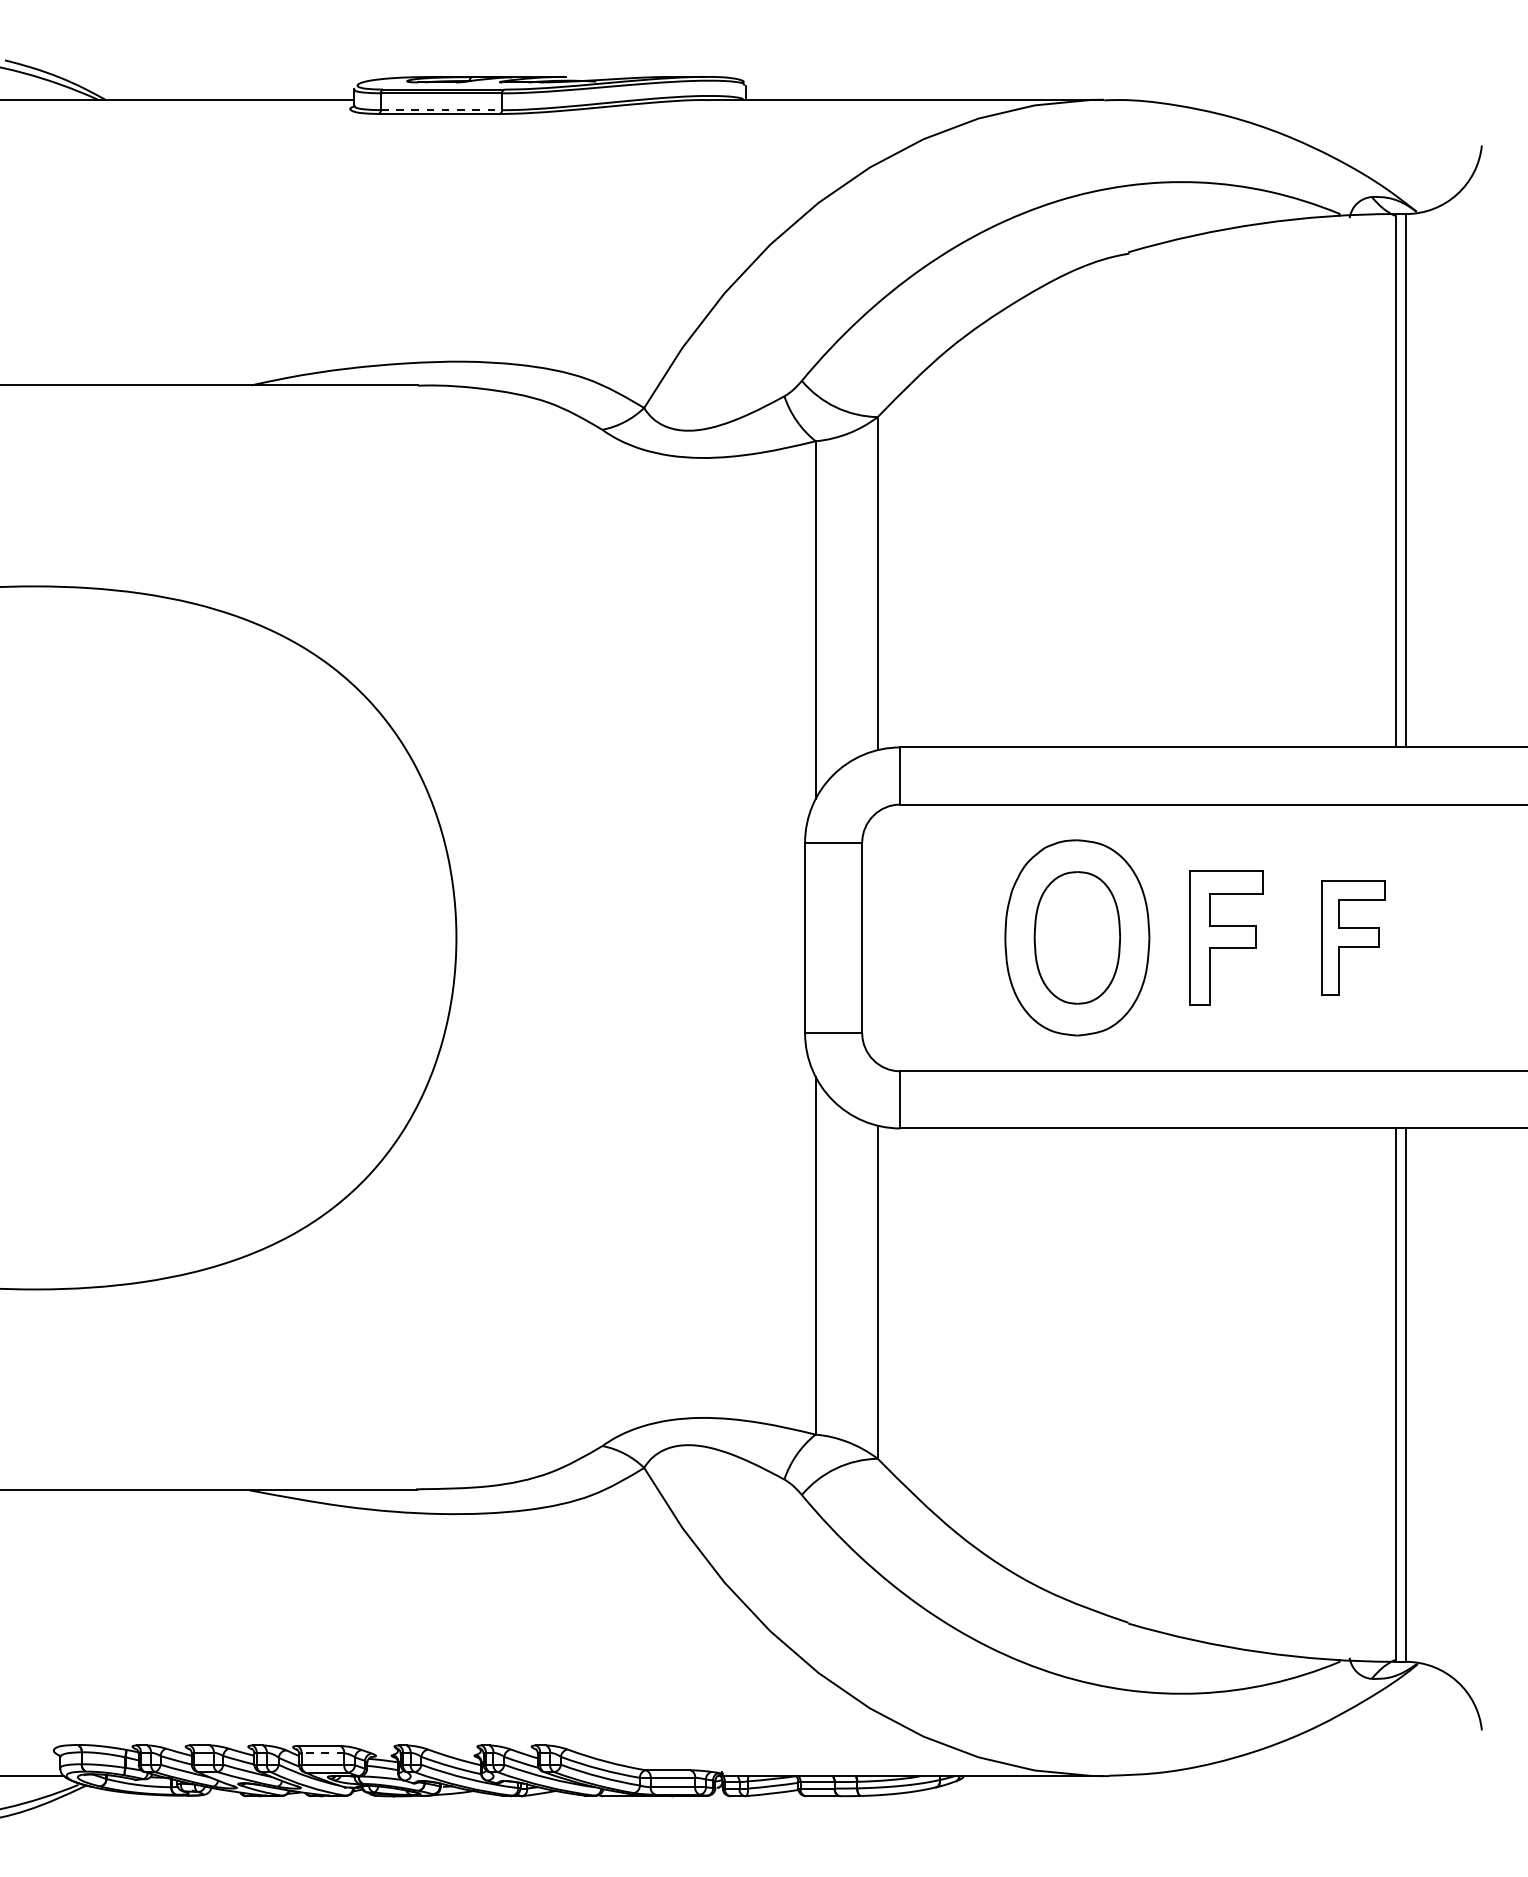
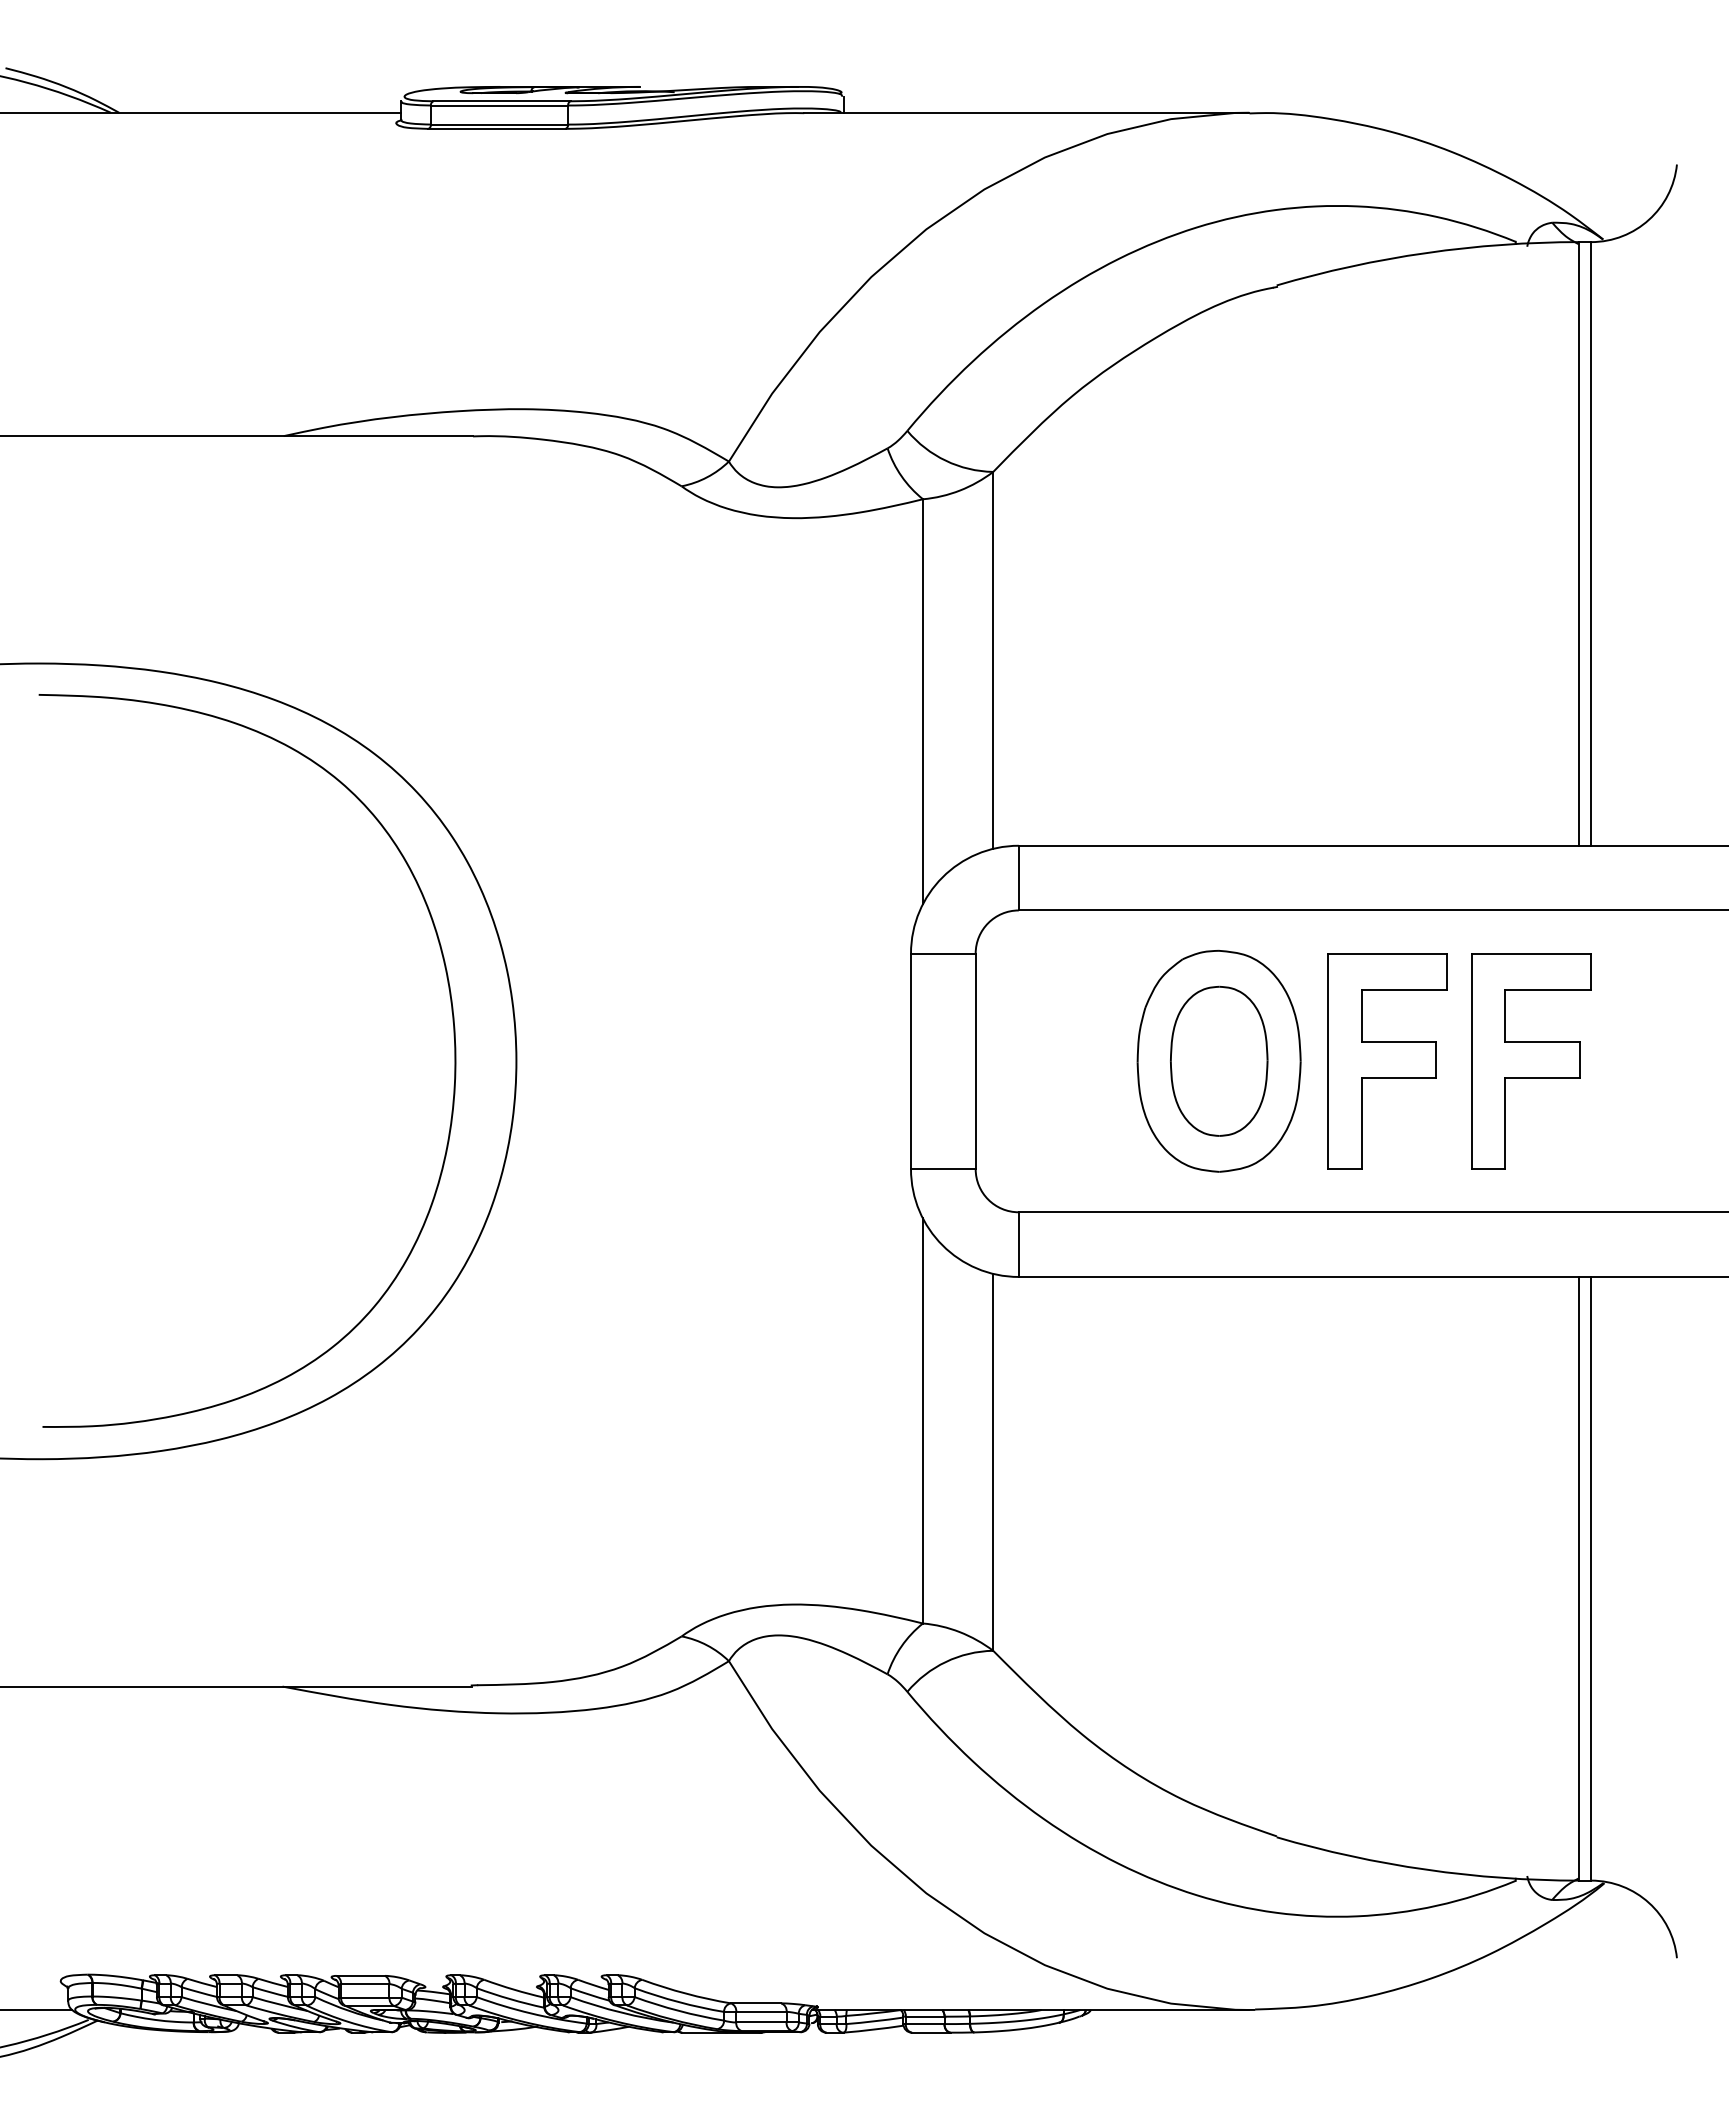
line: (441, 110) -> (499, 124), dashed -> solid
curve: (401, 937) -> (454, 1060), added
part: (1226, 938) -> (1387, 1061), size x1.43
part: (1353, 938) -> (1531, 1061), size x1.67
line: (322, 1753) -> (364, 1984), dashed -> solid

